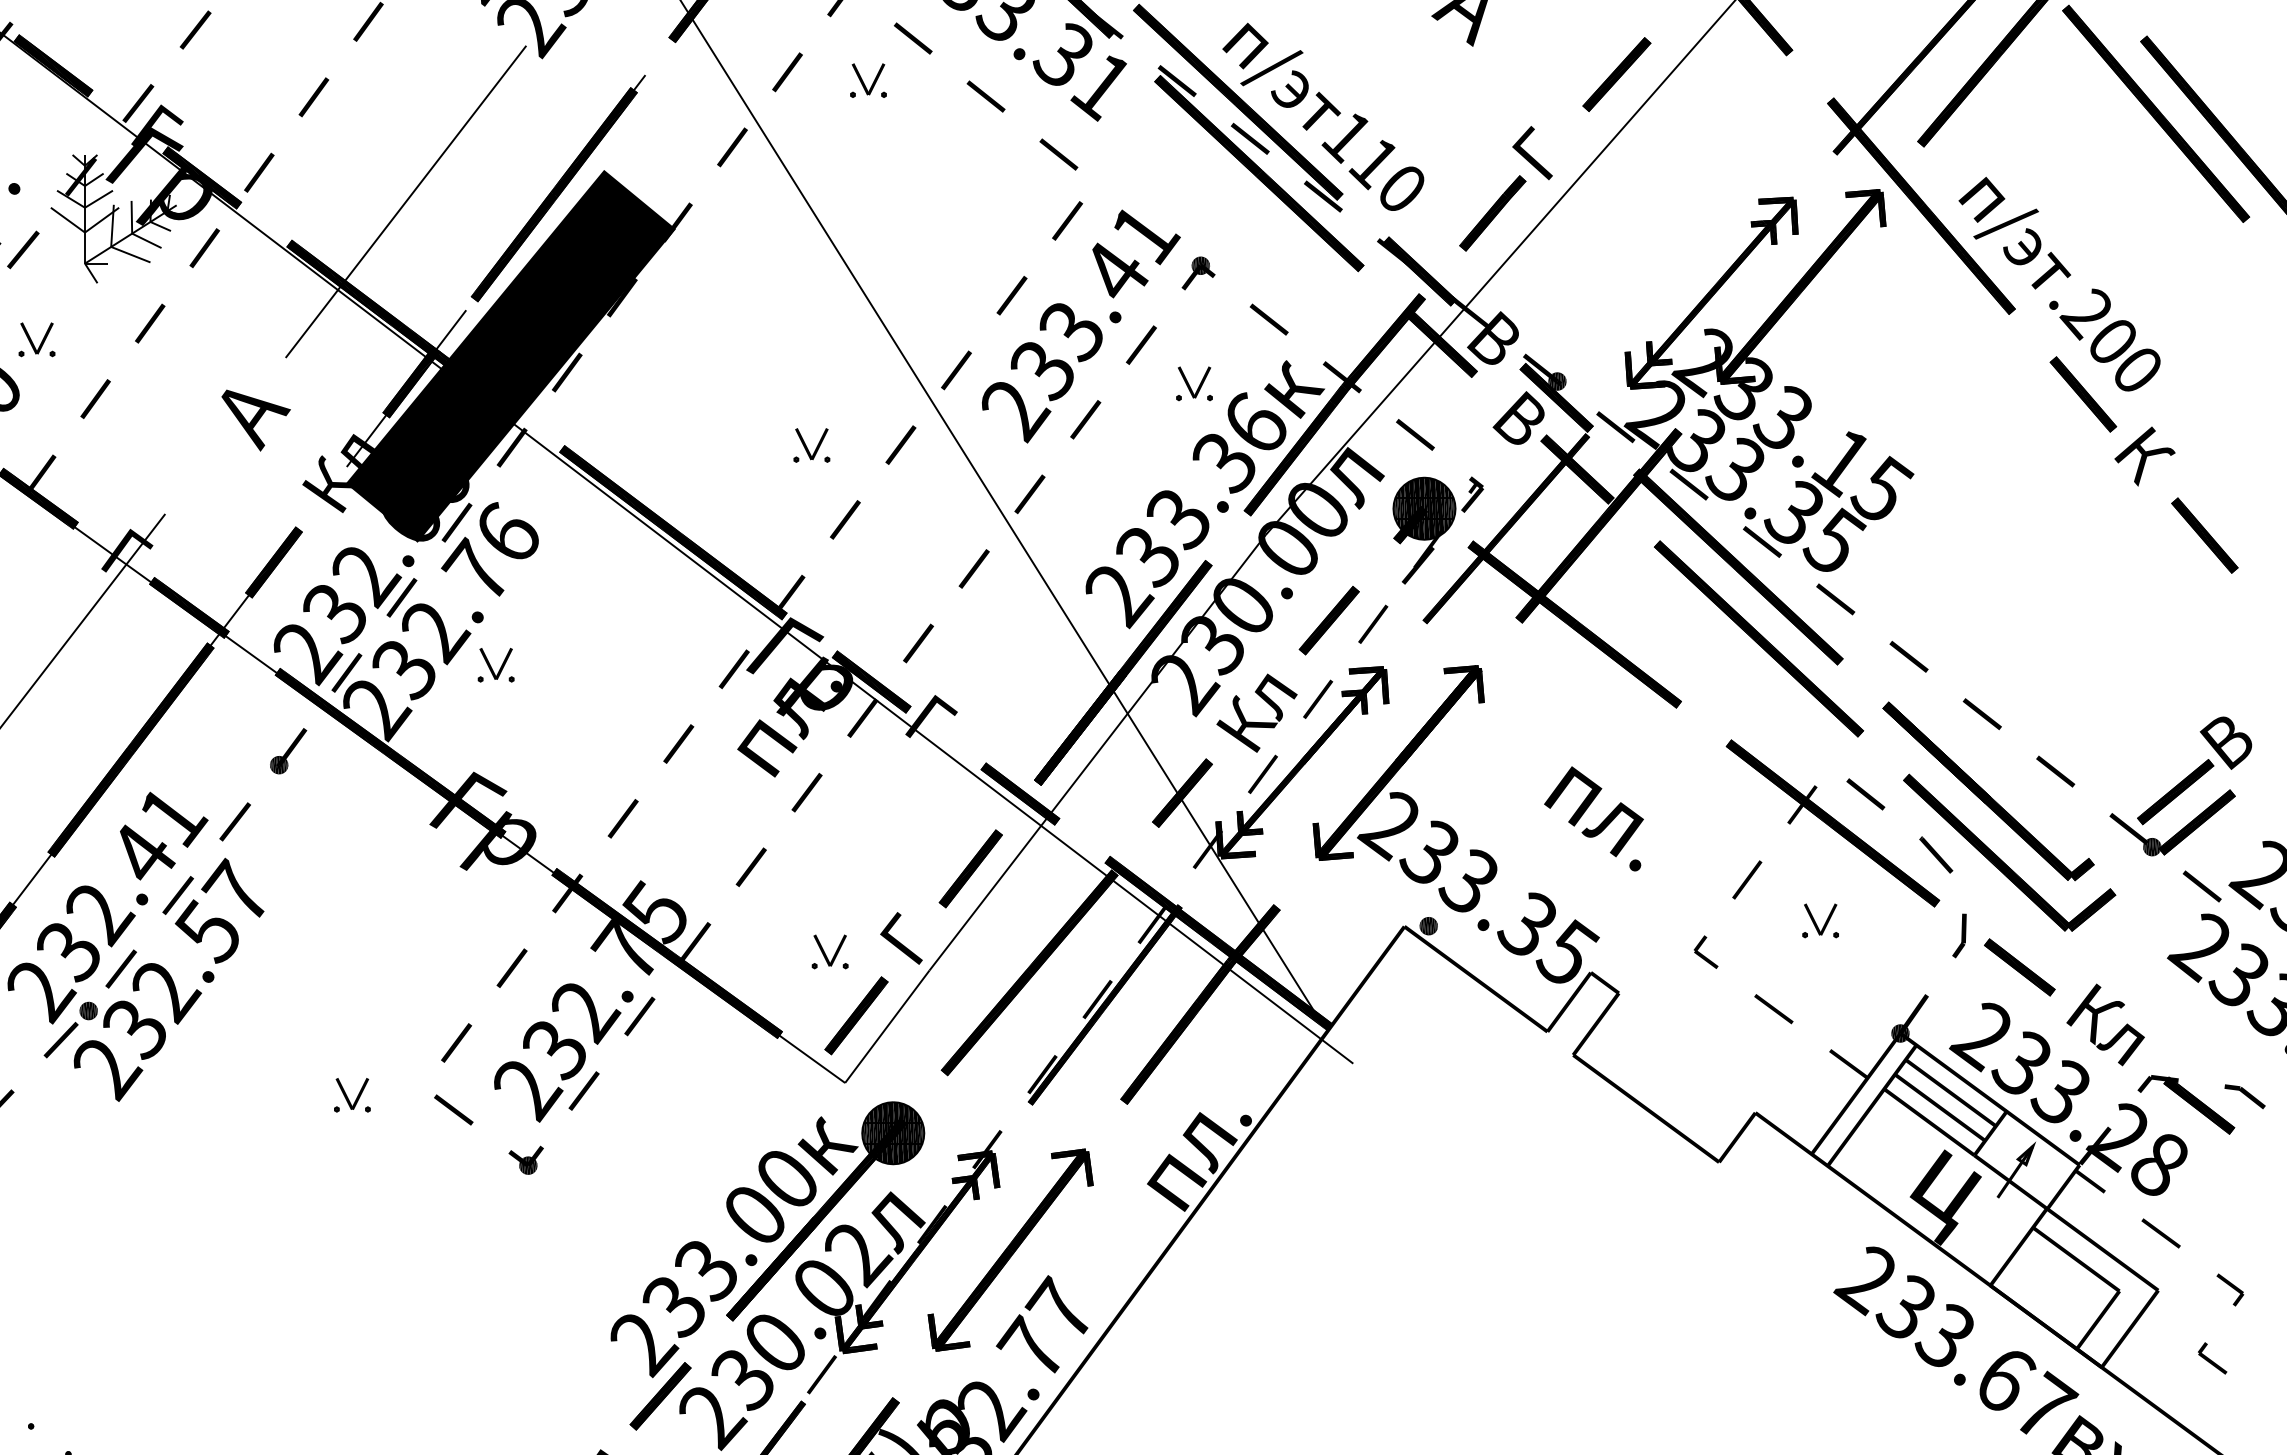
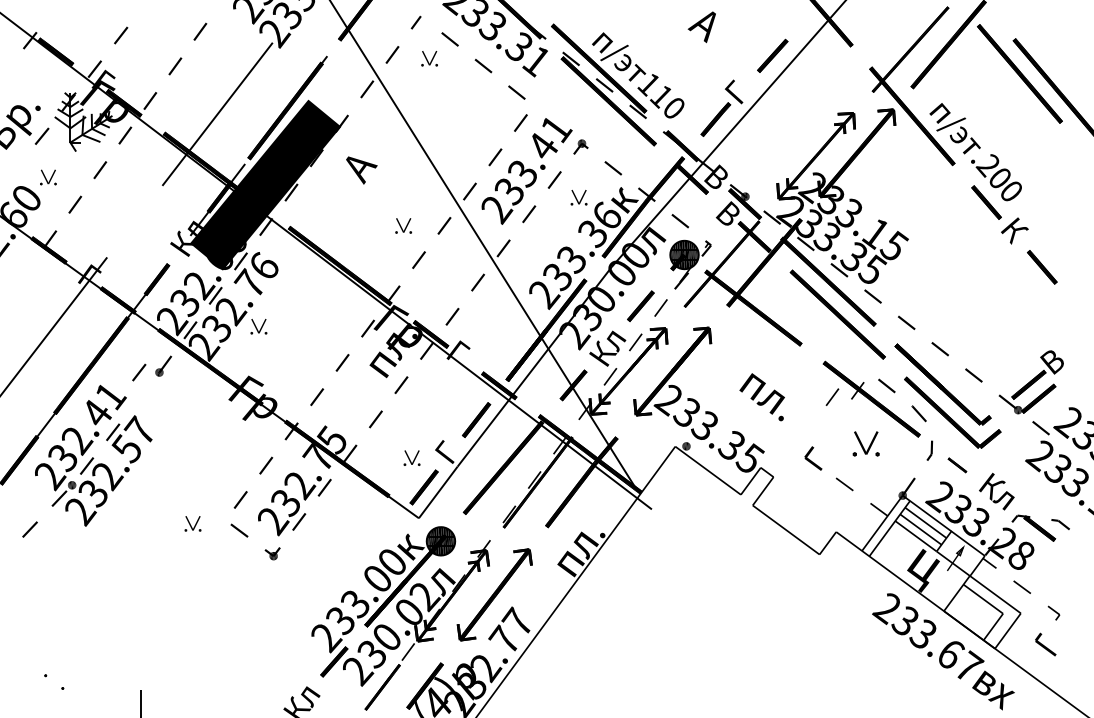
text: (255, 420) -> (361, 170), moved
line: (235, 821) -> (139, 372), moved
line: (1747, 878) -> (832, 396), moved
part: (1819, 919) -> (865, 443), size x1.6
part: (1705, 950) -> (813, 457), size x1.6
part: (2019, 967) -> (957, 465), size x0.6
part: (2211, 1358) -> (1045, 644), size x1.6

